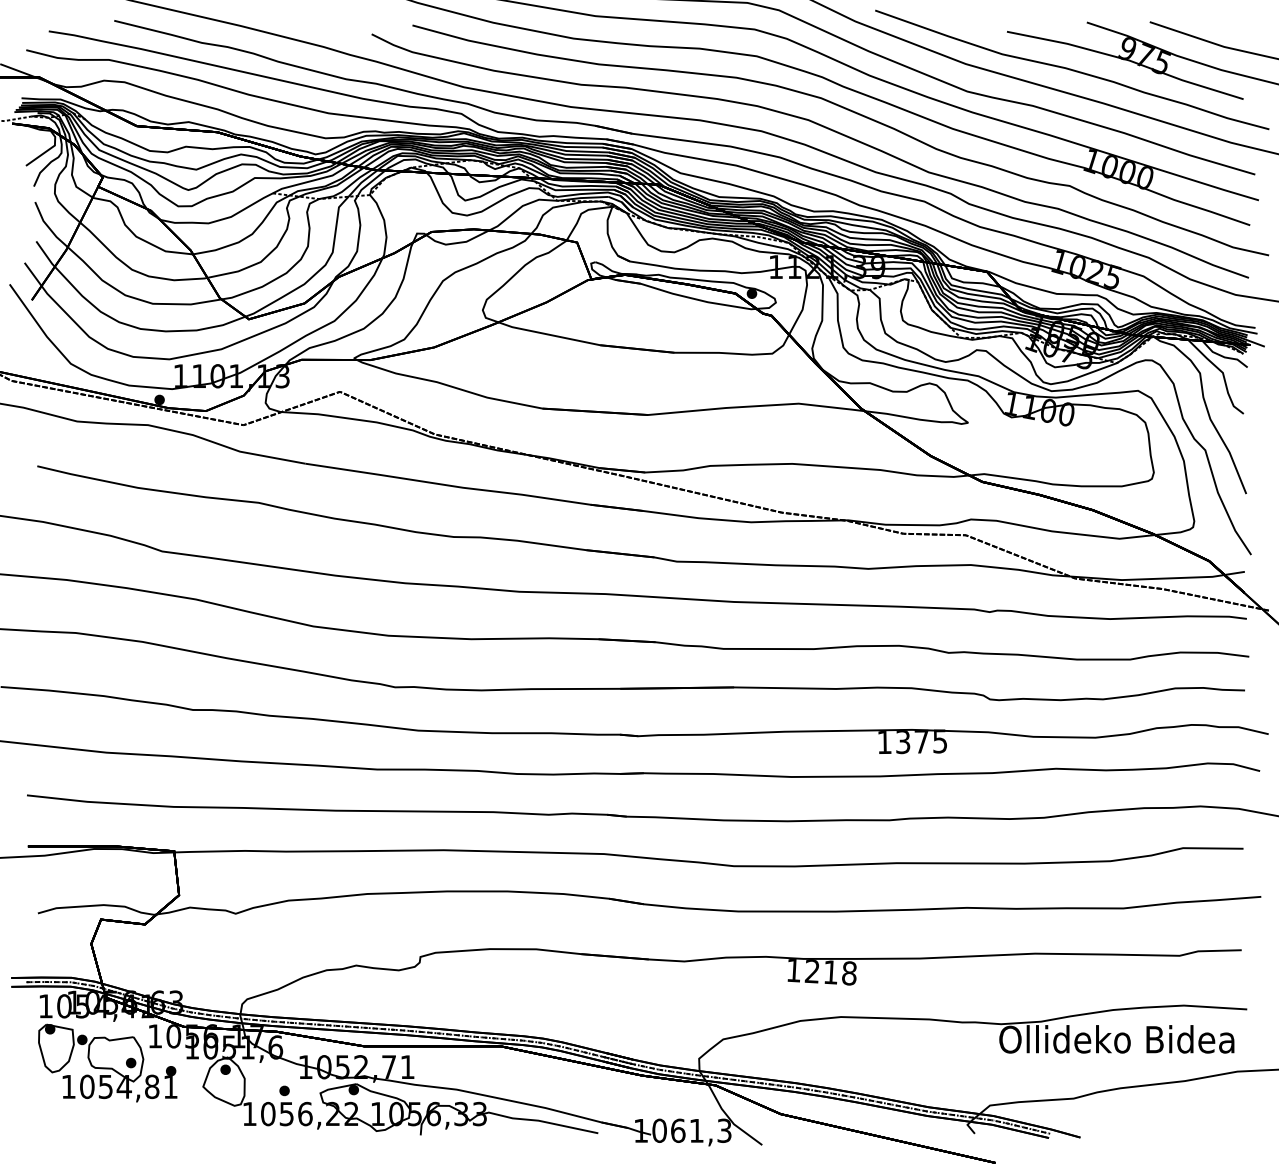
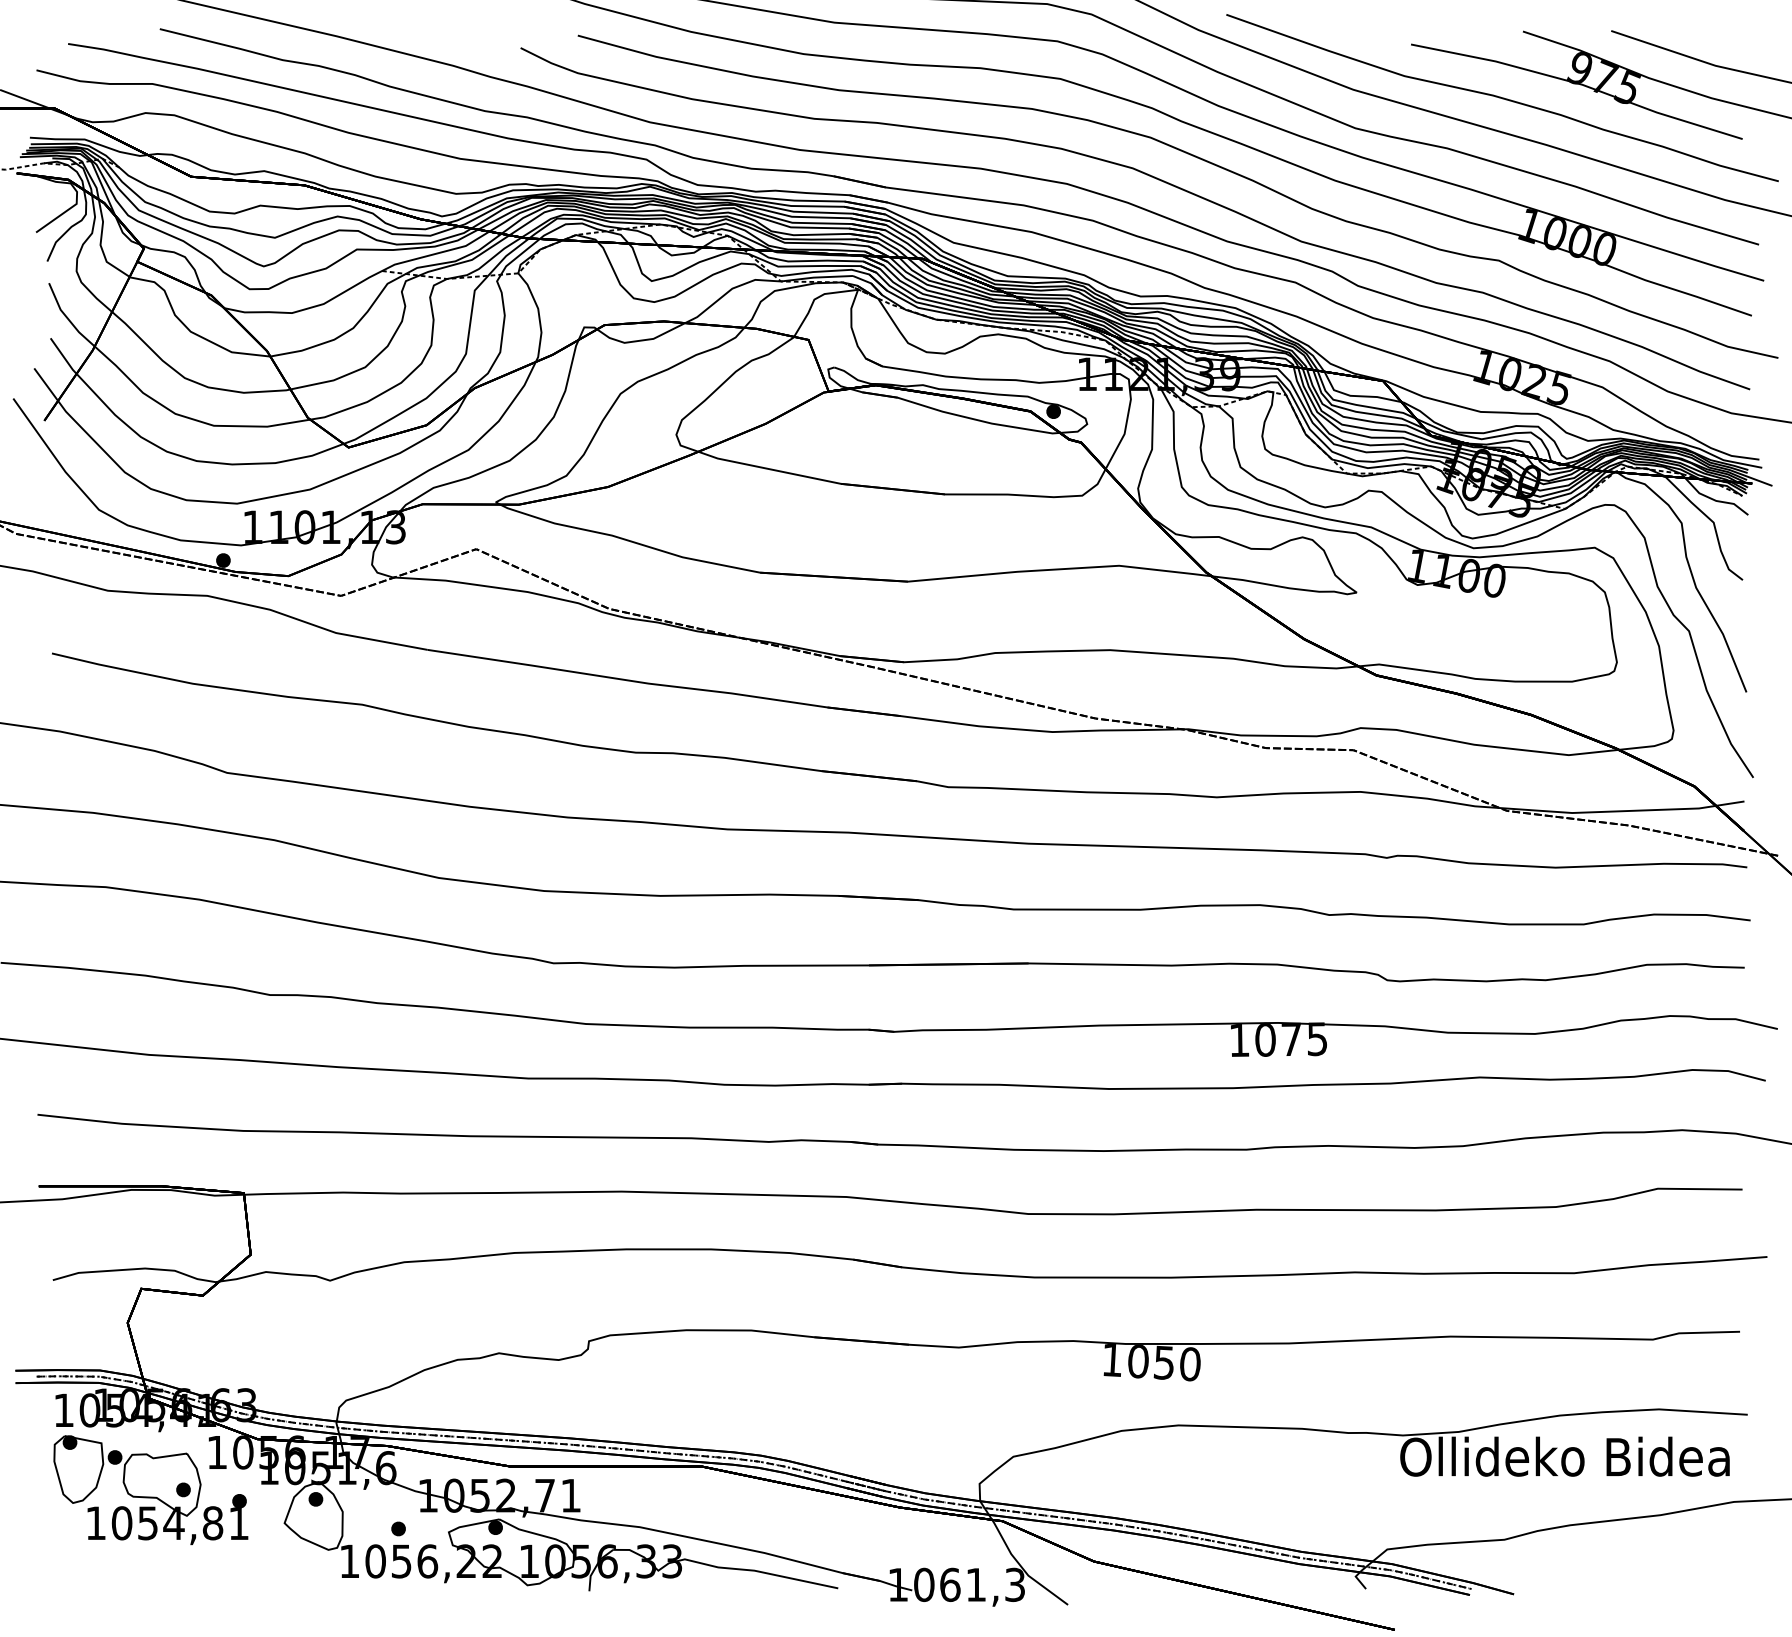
text: (903, 742) -> (1265, 1040), 1375 -> 1075
text: (830, 972) -> (1163, 1363), 1218 -> 1050

